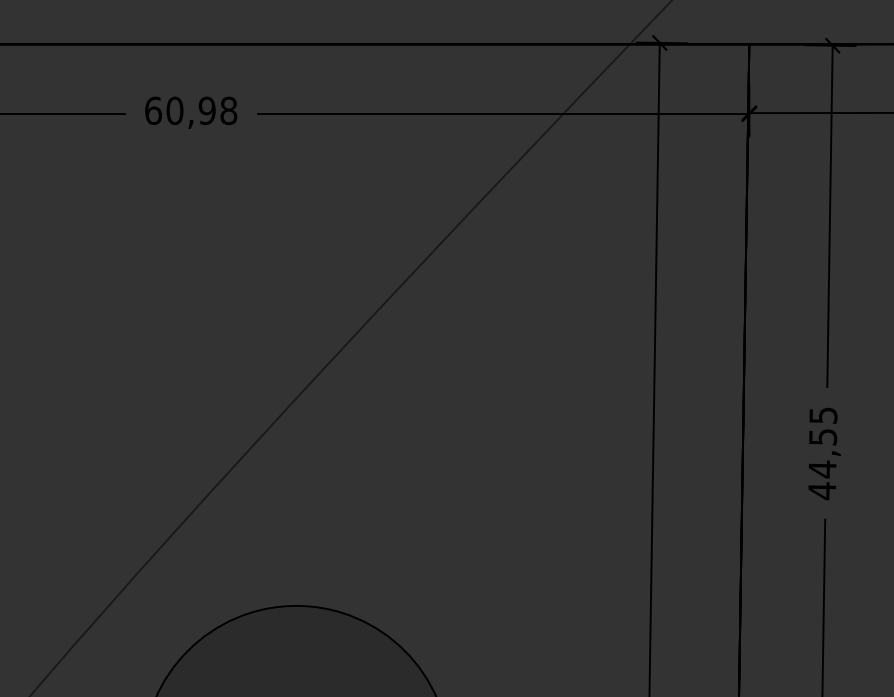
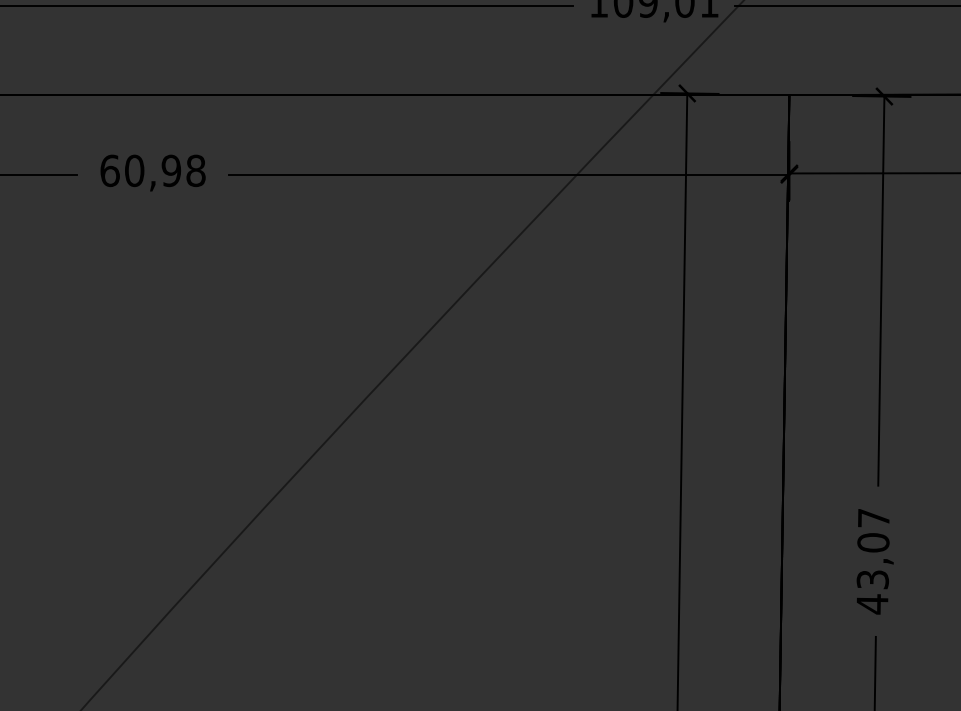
text: (822, 442) -> (872, 548), 44,55 -> 43,07

